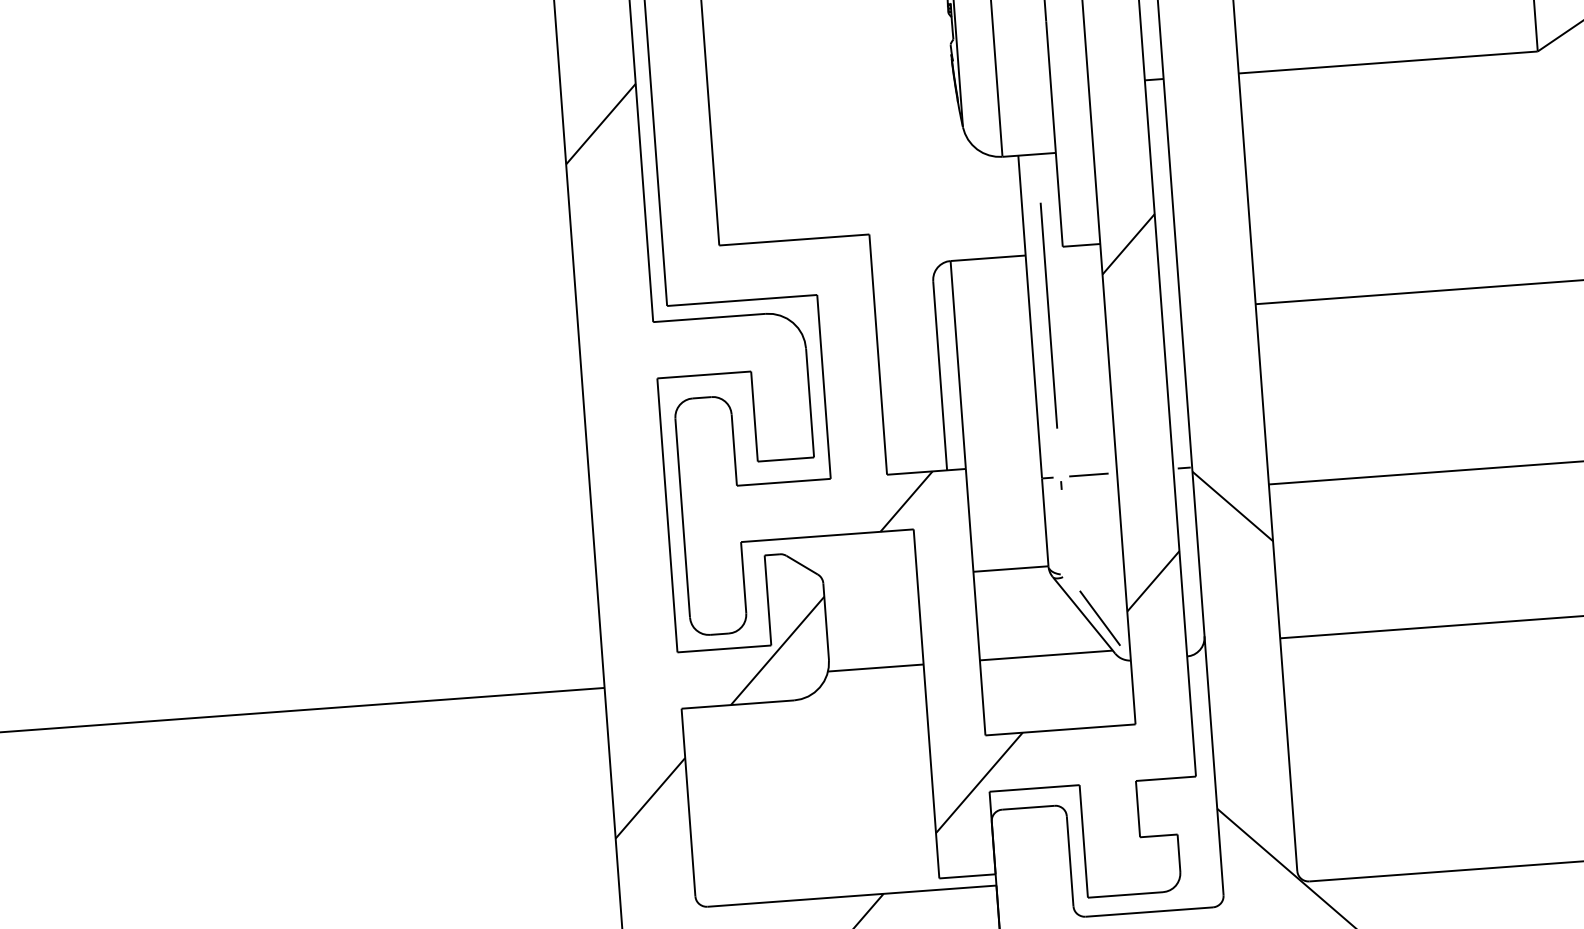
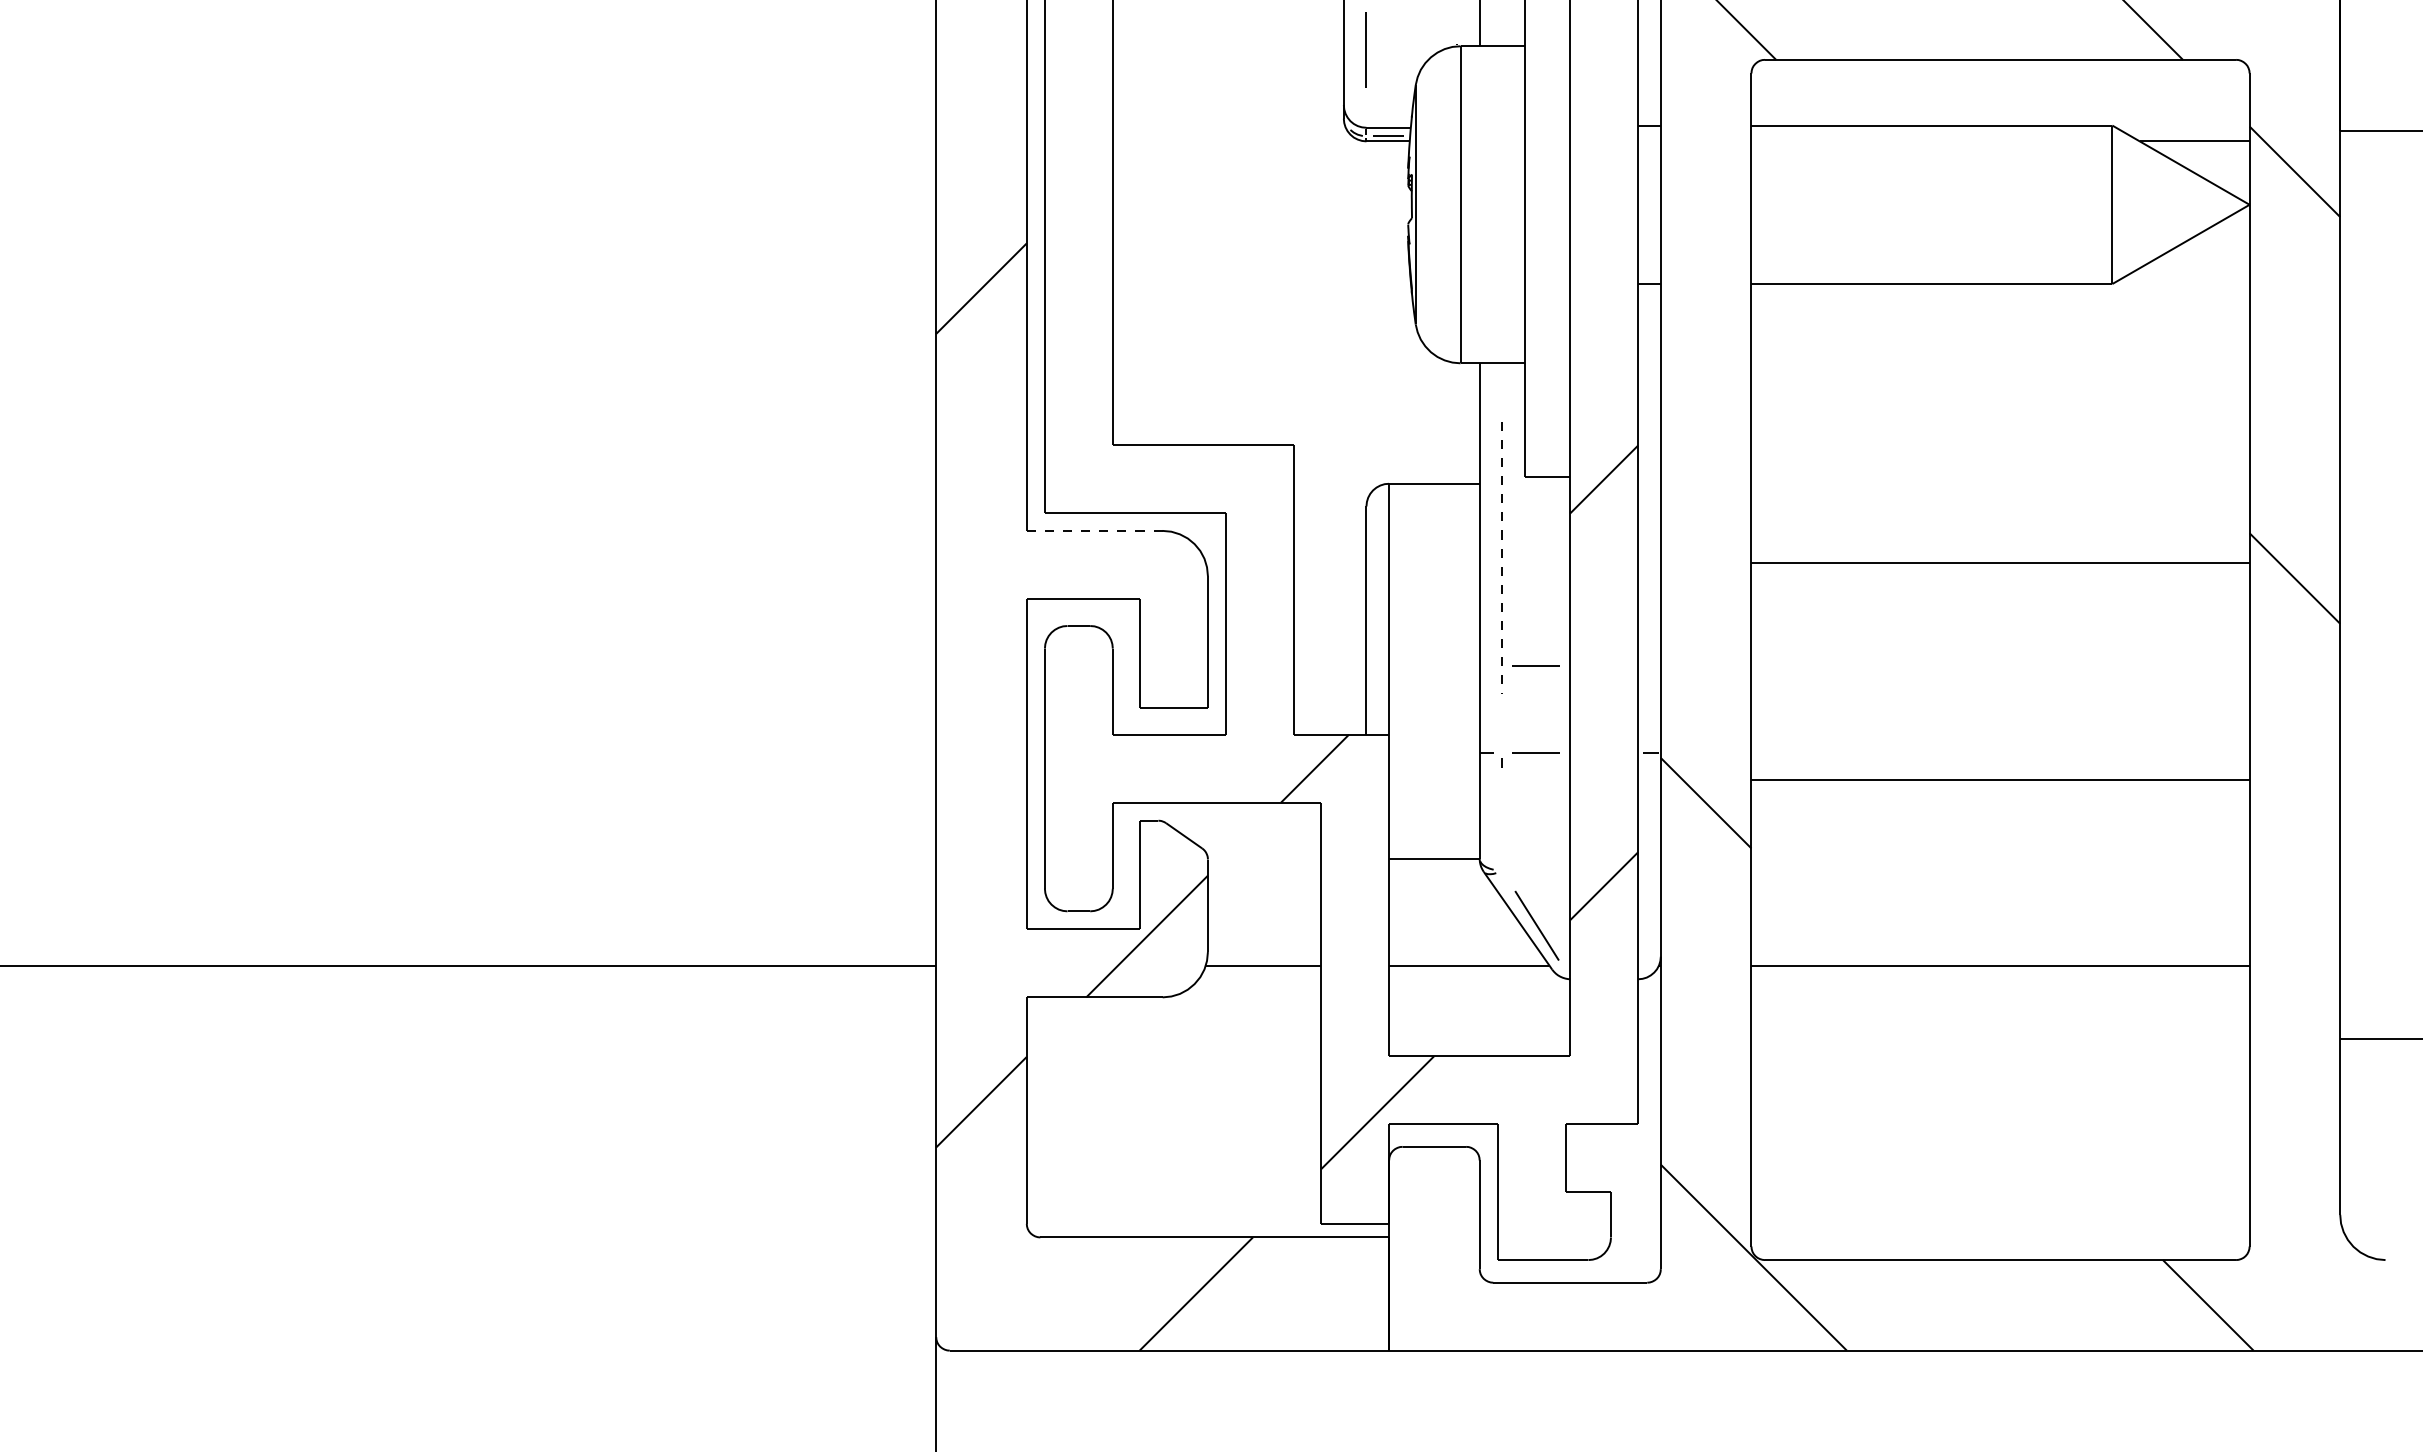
line: (1049, 316) -> (1502, 558), solid -> dashed
line: (709, 317) -> (1094, 530), solid -> dashed
line: (1082, 402) -> (1535, 665), added

